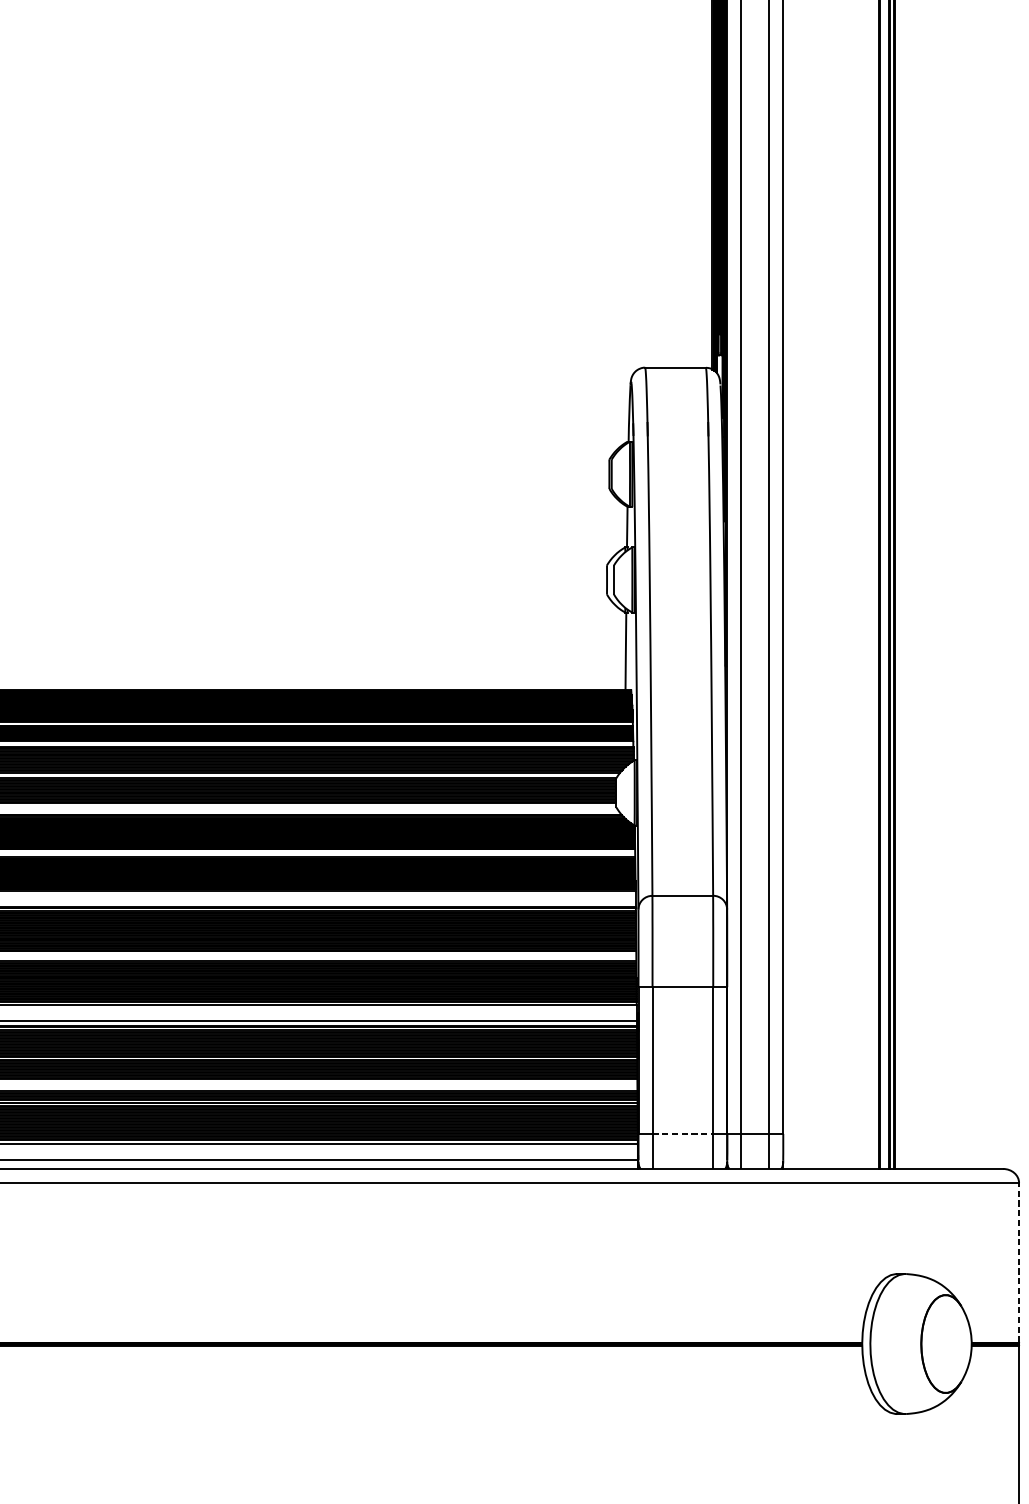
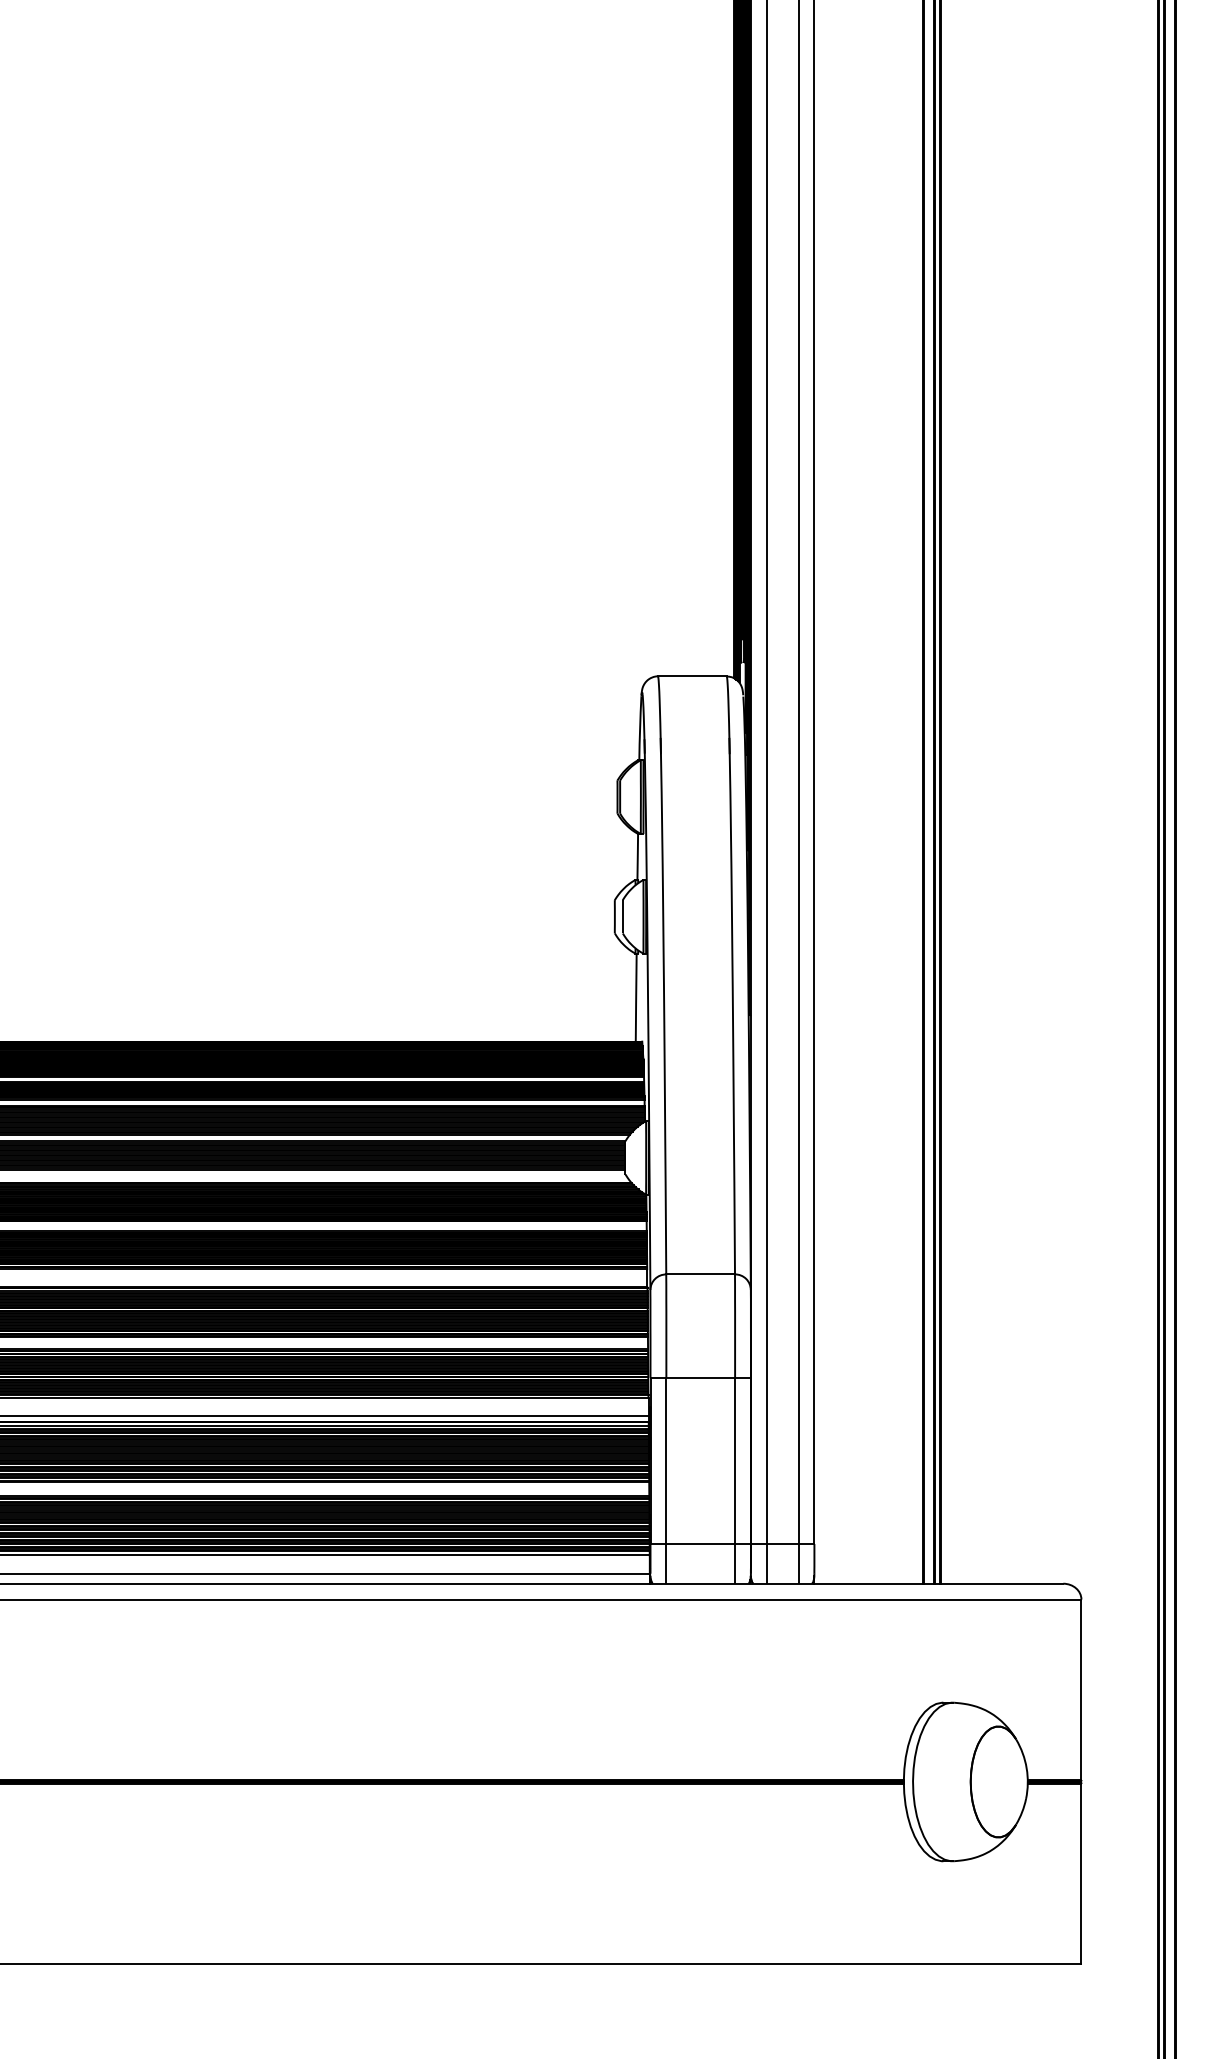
line: (683, 1134) -> (701, 1544), dashed -> solid
line: (1019, 1262) -> (1081, 1689), dashed -> solid

